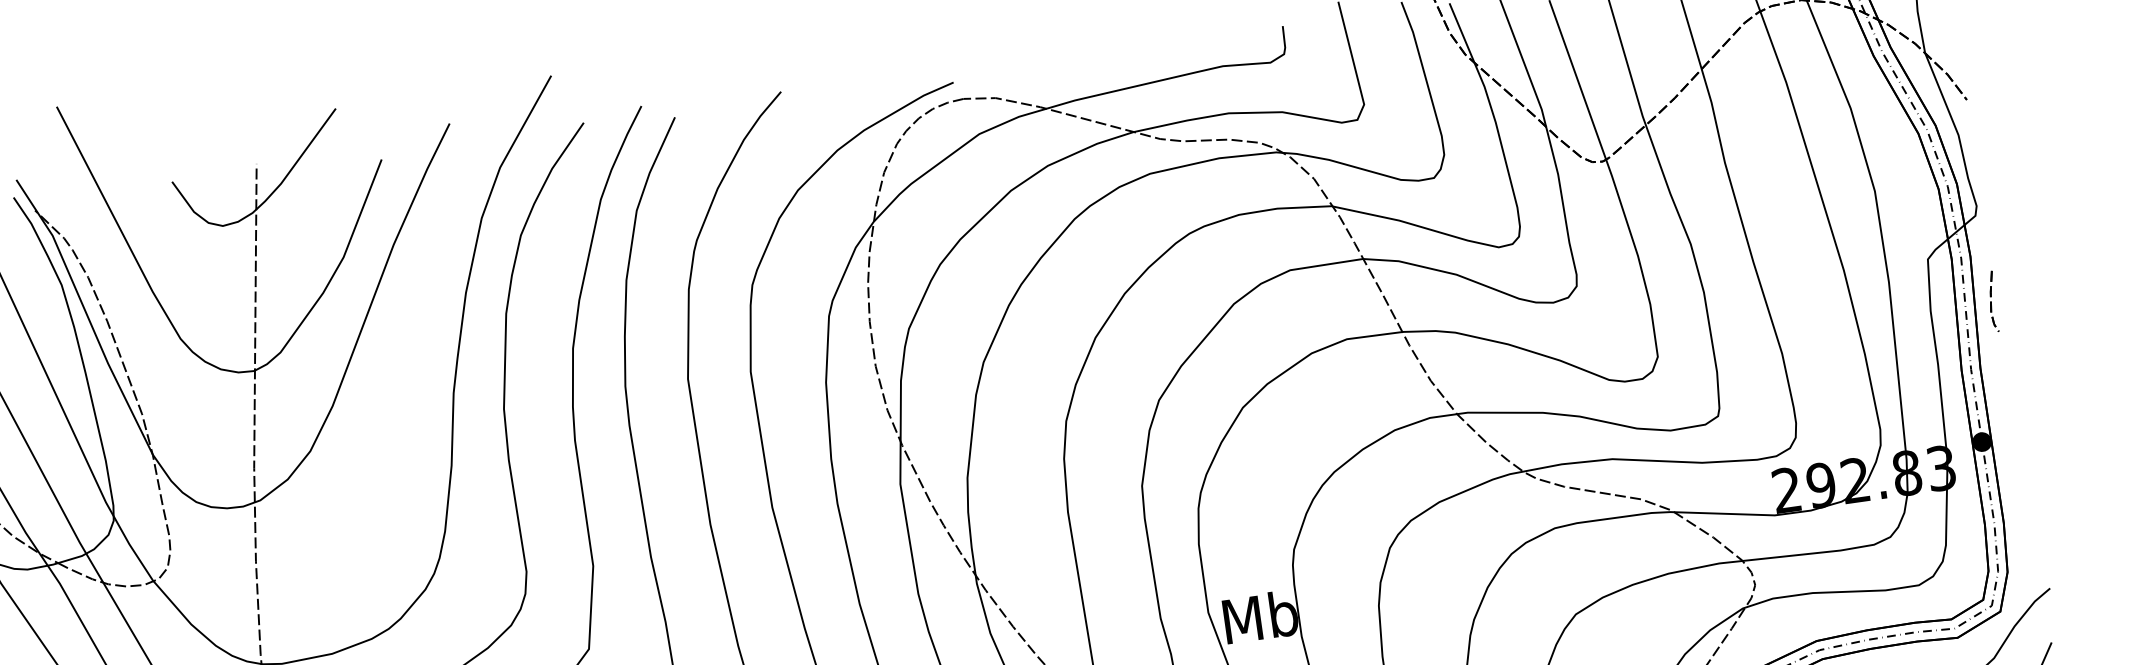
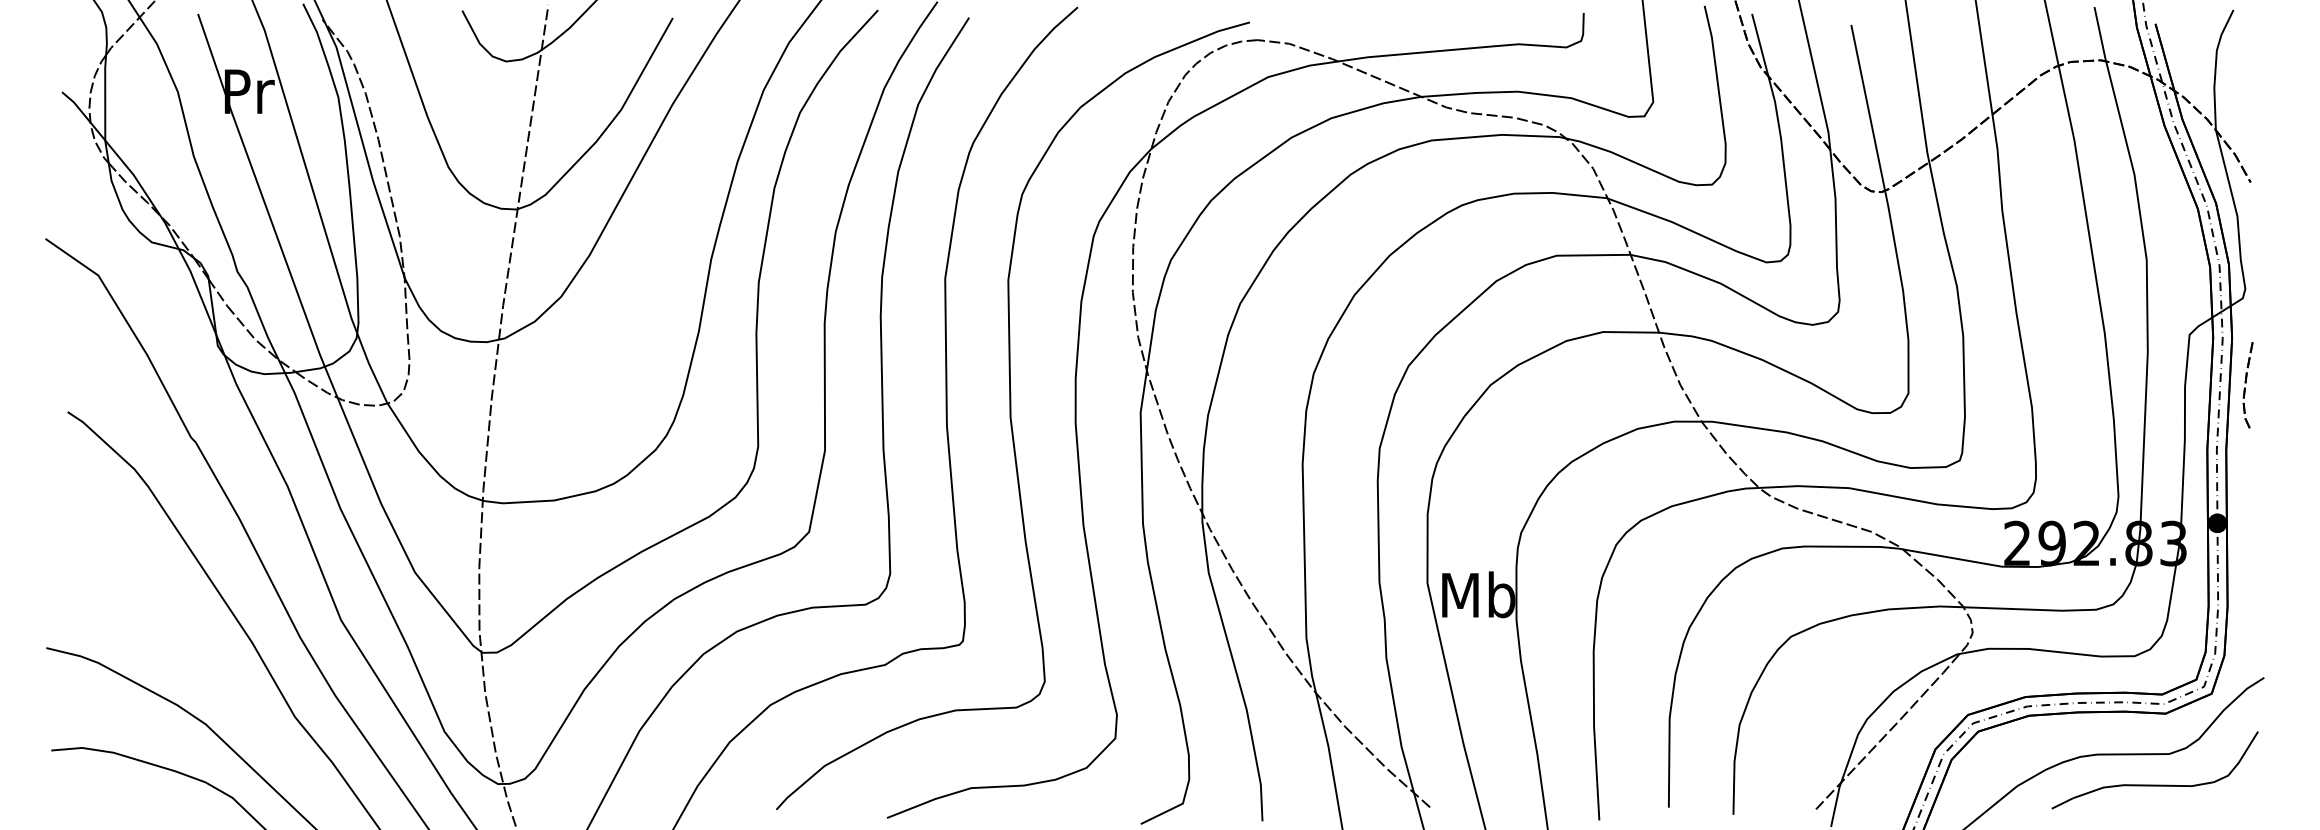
part: (1992, 301) -> (2247, 385), size x1.43

